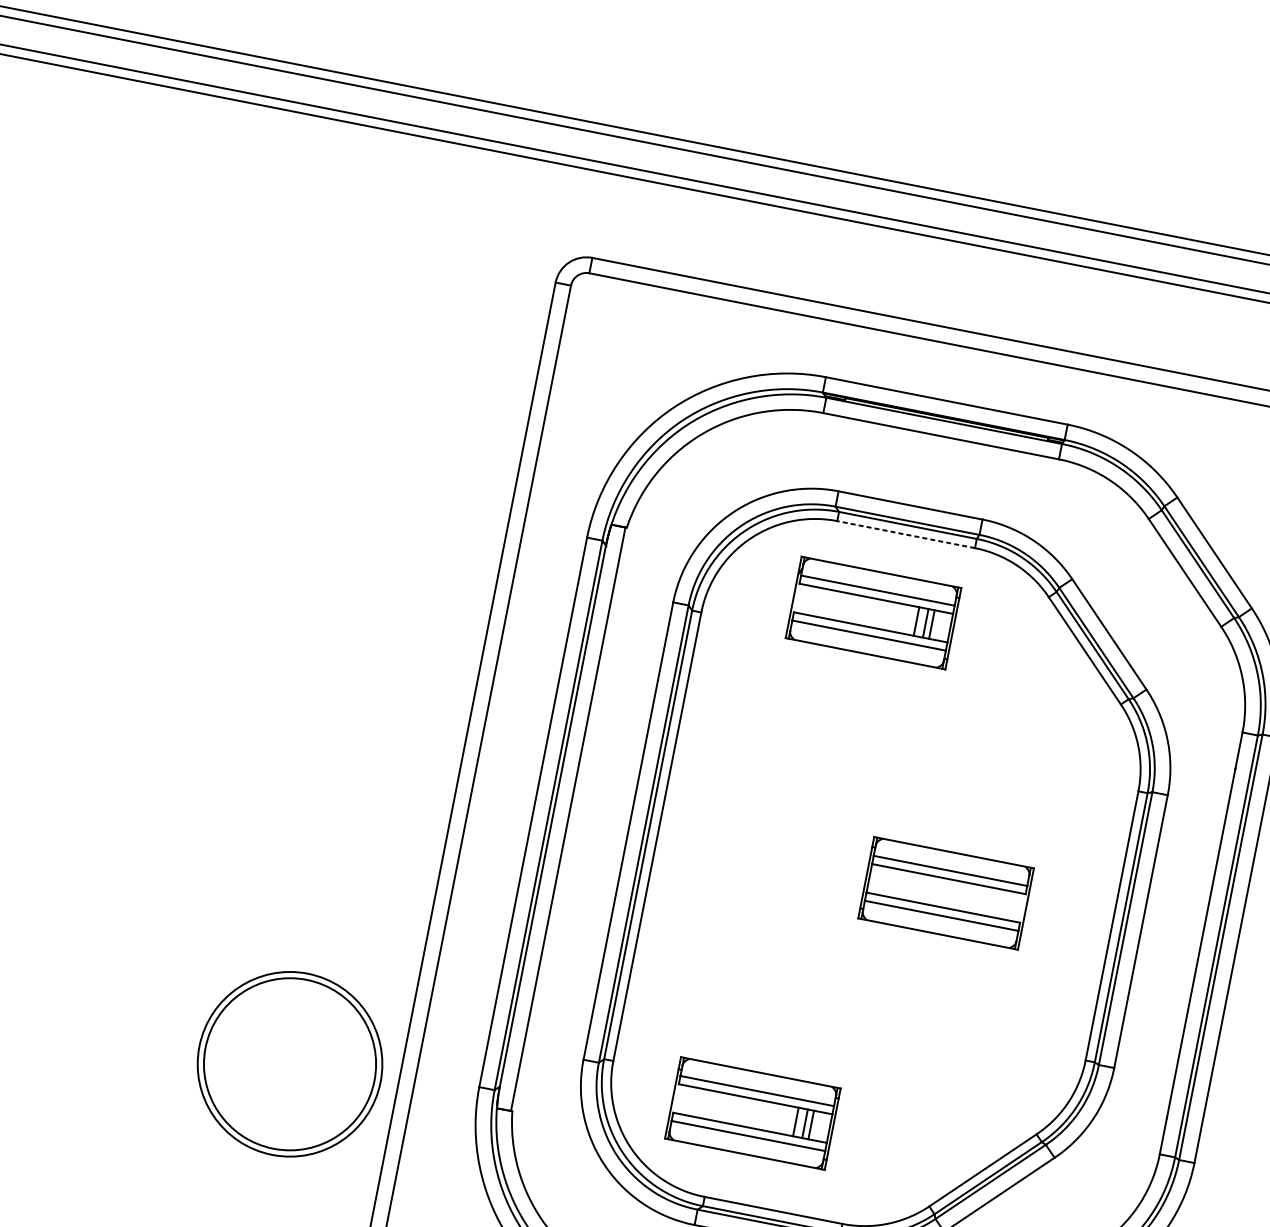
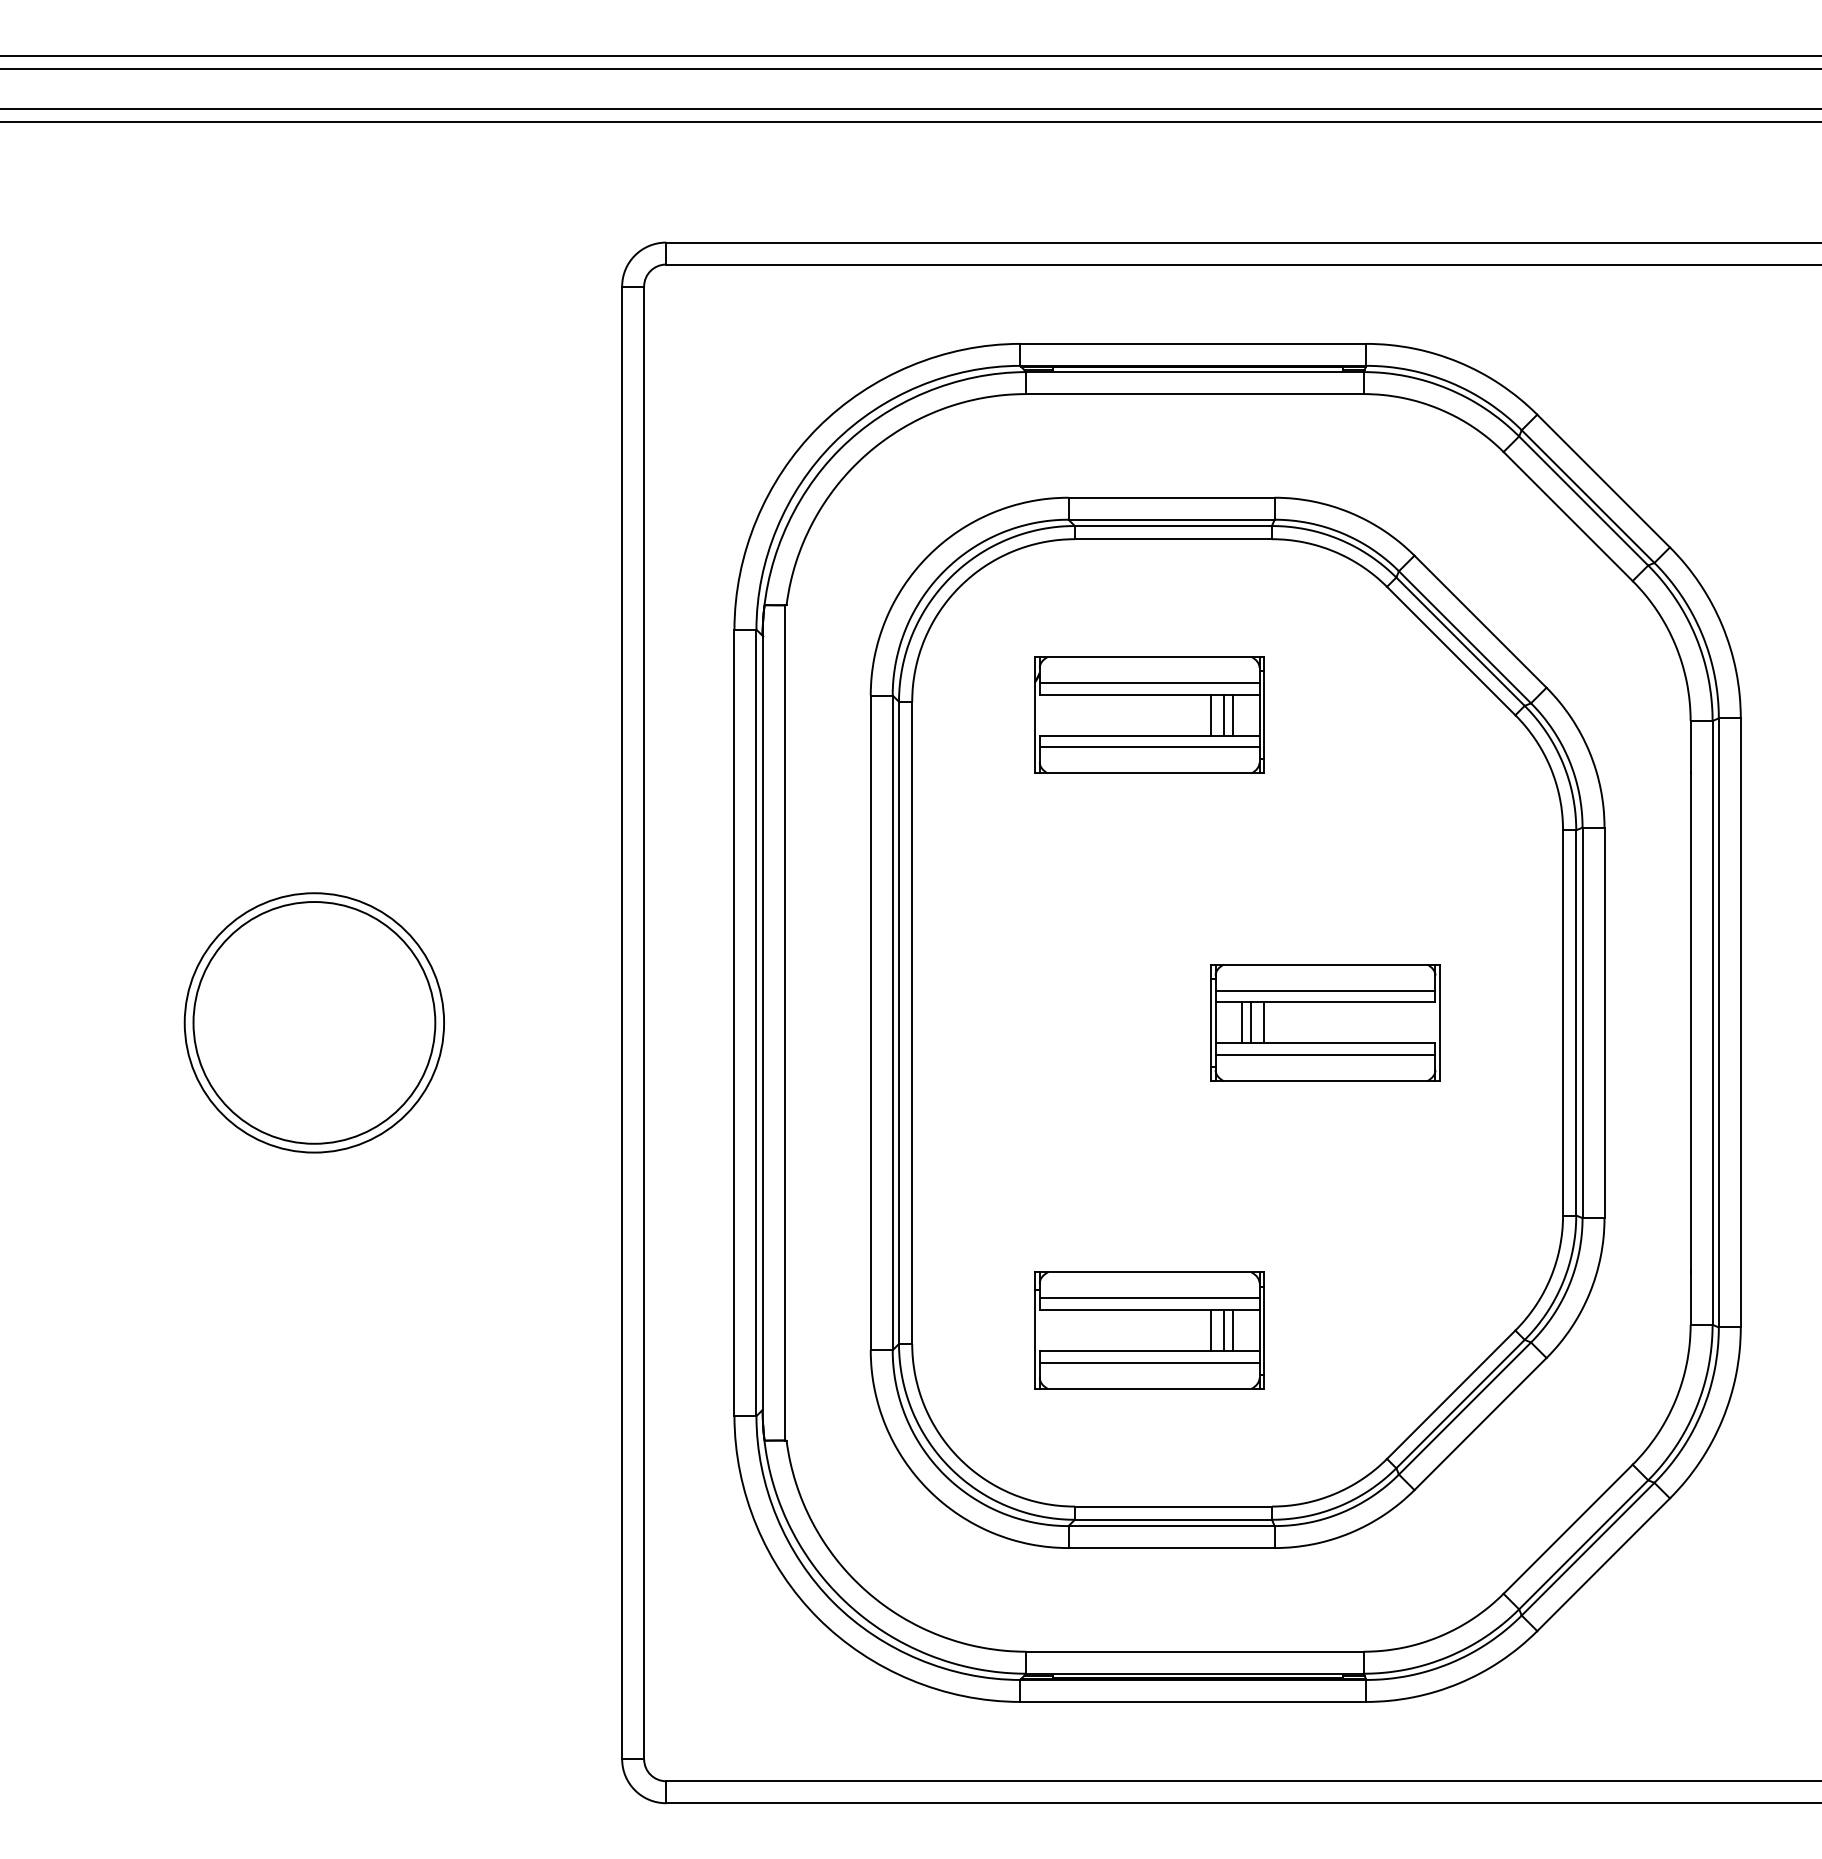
line: (906, 534) -> (1173, 539), dashed -> solid
part: (873, 612) -> (1149, 714), moved
line: (888, 881) -> (1242, 1022), added
line: (893, 882) -> (1250, 1022), added
line: (902, 884) -> (1263, 1022), added
part: (289, 1063) -> (313, 1022), moved
part: (752, 1113) -> (1149, 1330), moved

